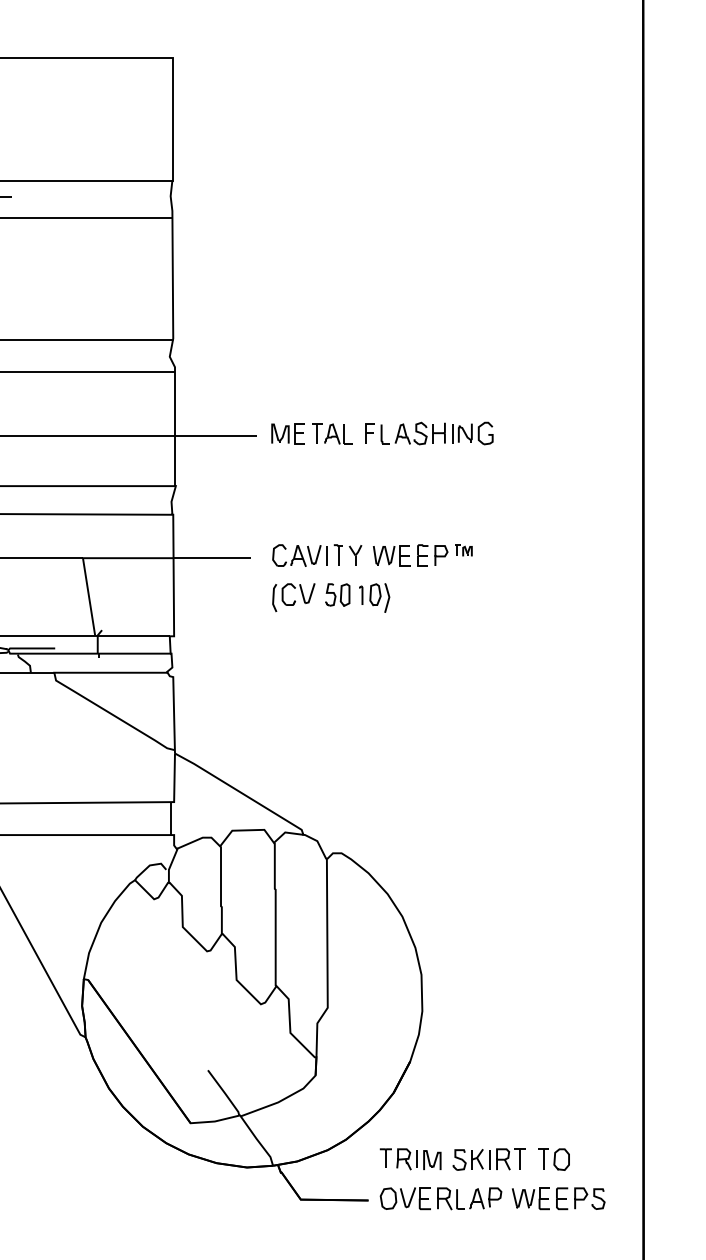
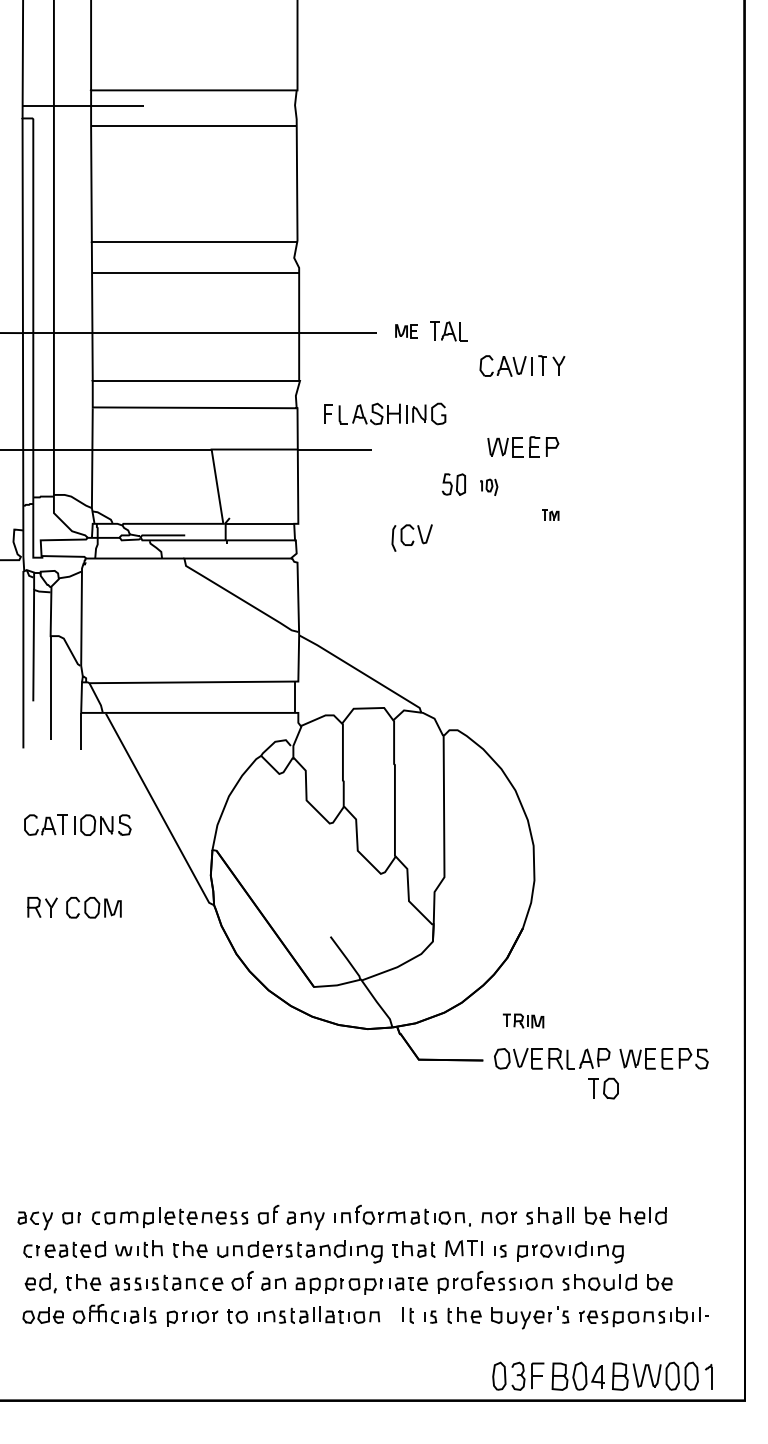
part: (429, 433) -> (385, 413), moved
part: (287, 434) -> (406, 331), size x0.7
part: (463, 549) -> (550, 514), moved
part: (317, 554) -> (522, 365), moved
part: (293, 597) -> (411, 537), moved
part: (374, 598) -> (488, 487), size x0.6
part: (410, 1158) -> (523, 1020), size x0.7
part: (488, 1159) -> (597, 1021), removed
part: (553, 1159) -> (603, 1088), moved

